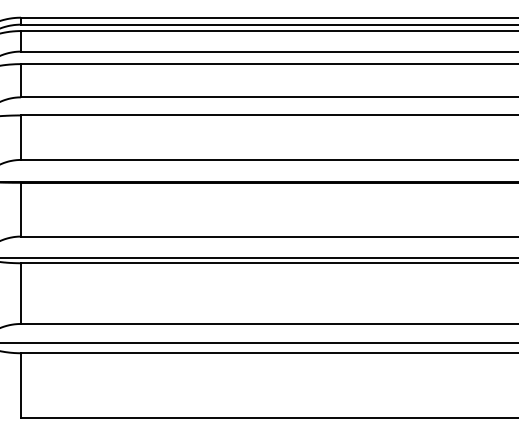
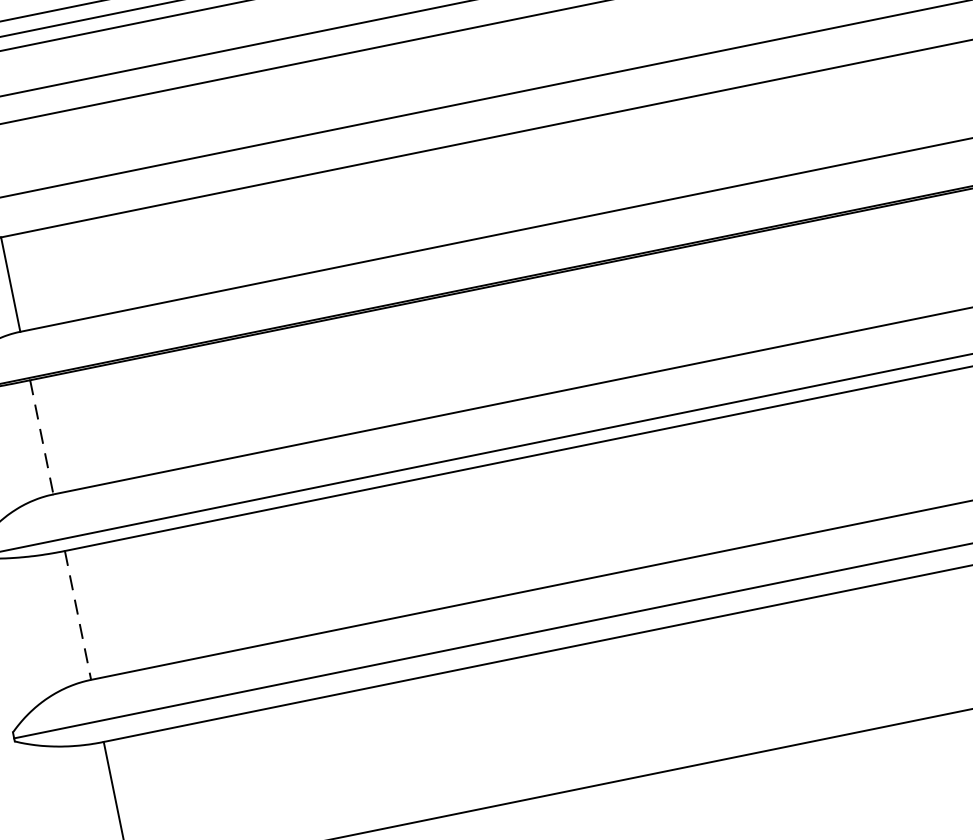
line: (21, 209) -> (42, 436), solid -> dashed
line: (21, 294) -> (79, 617), solid -> dashed

